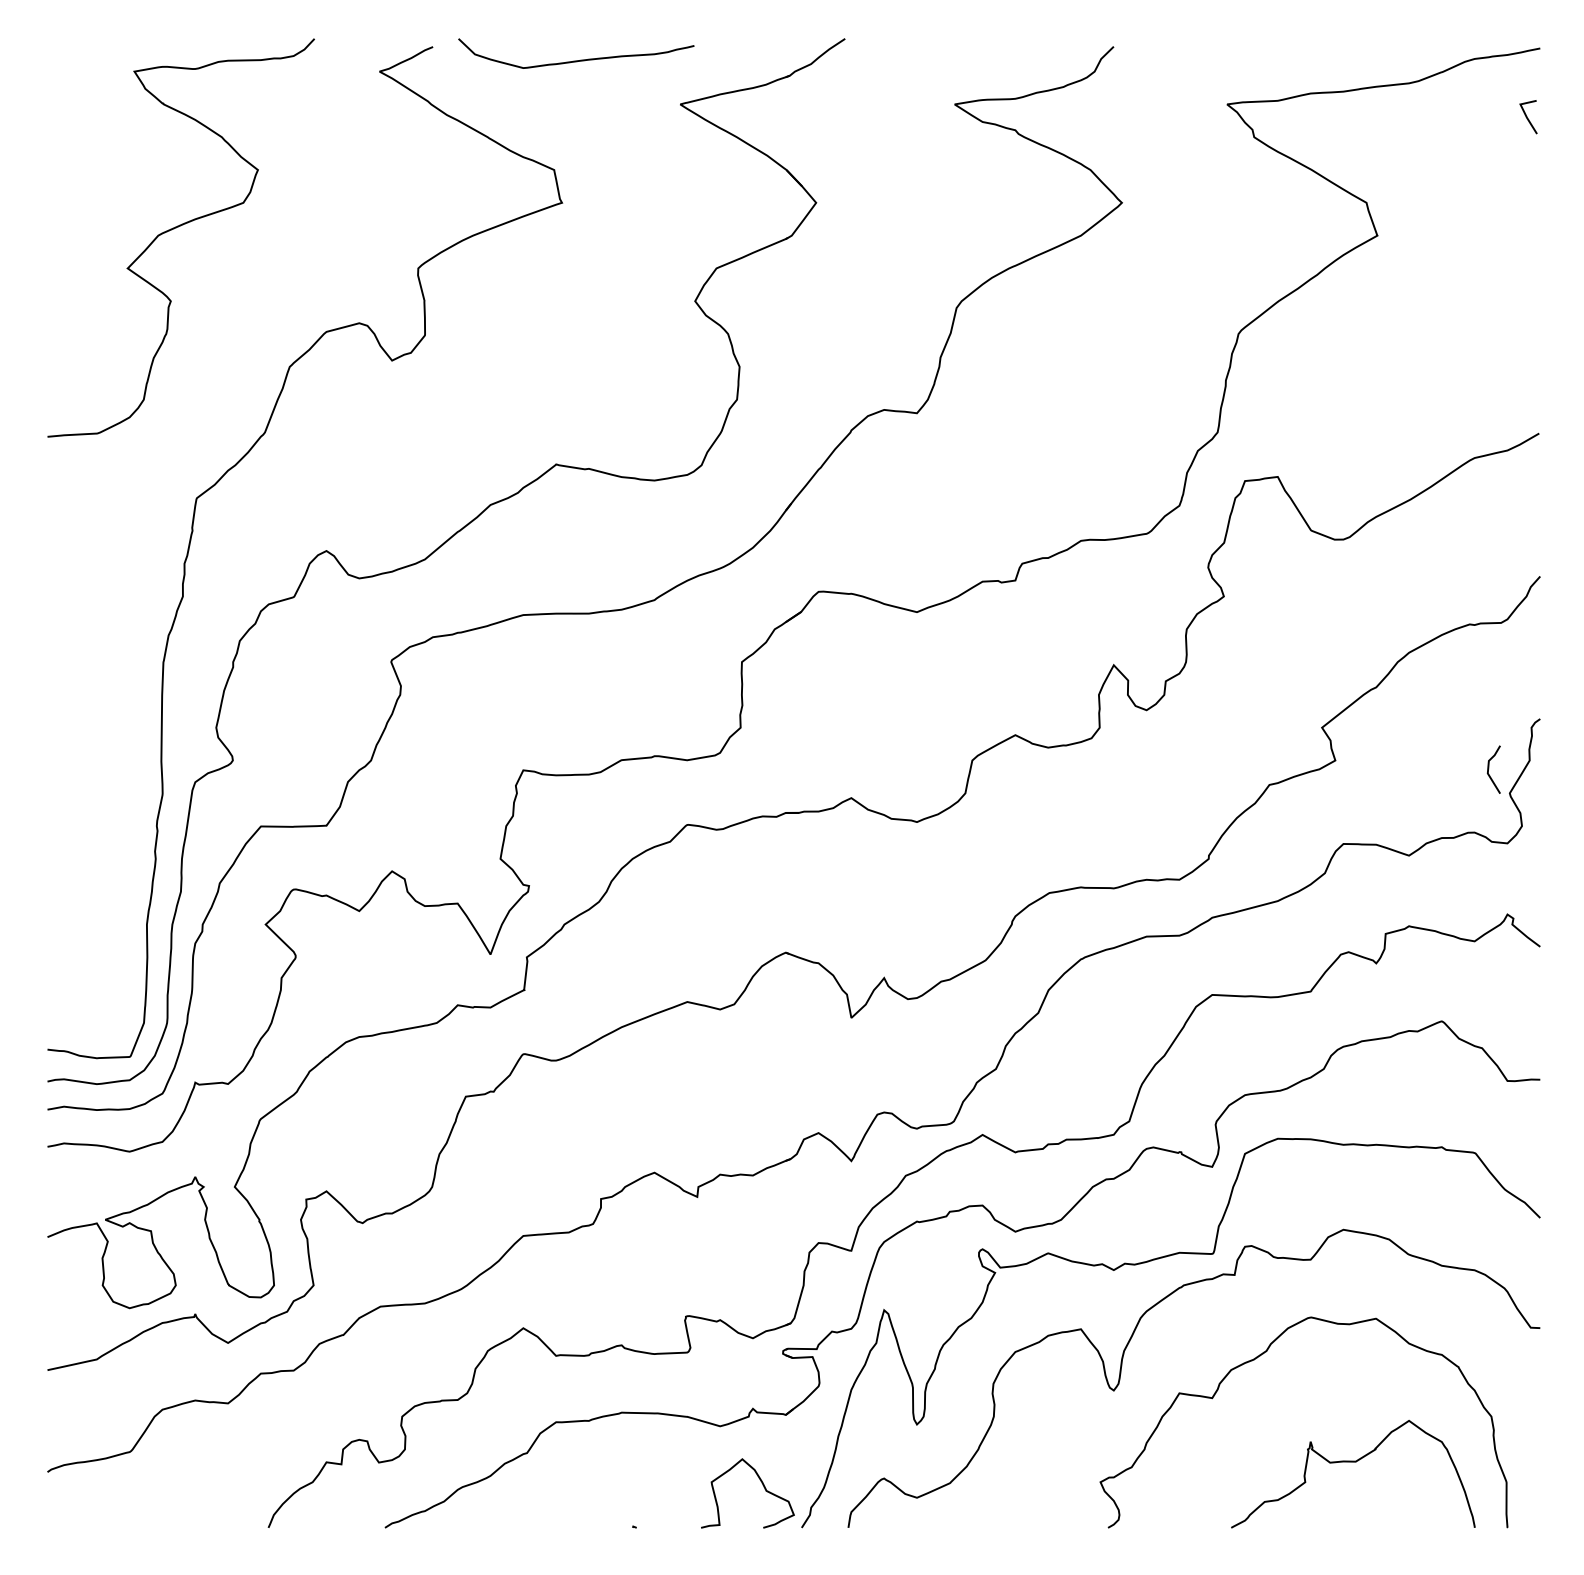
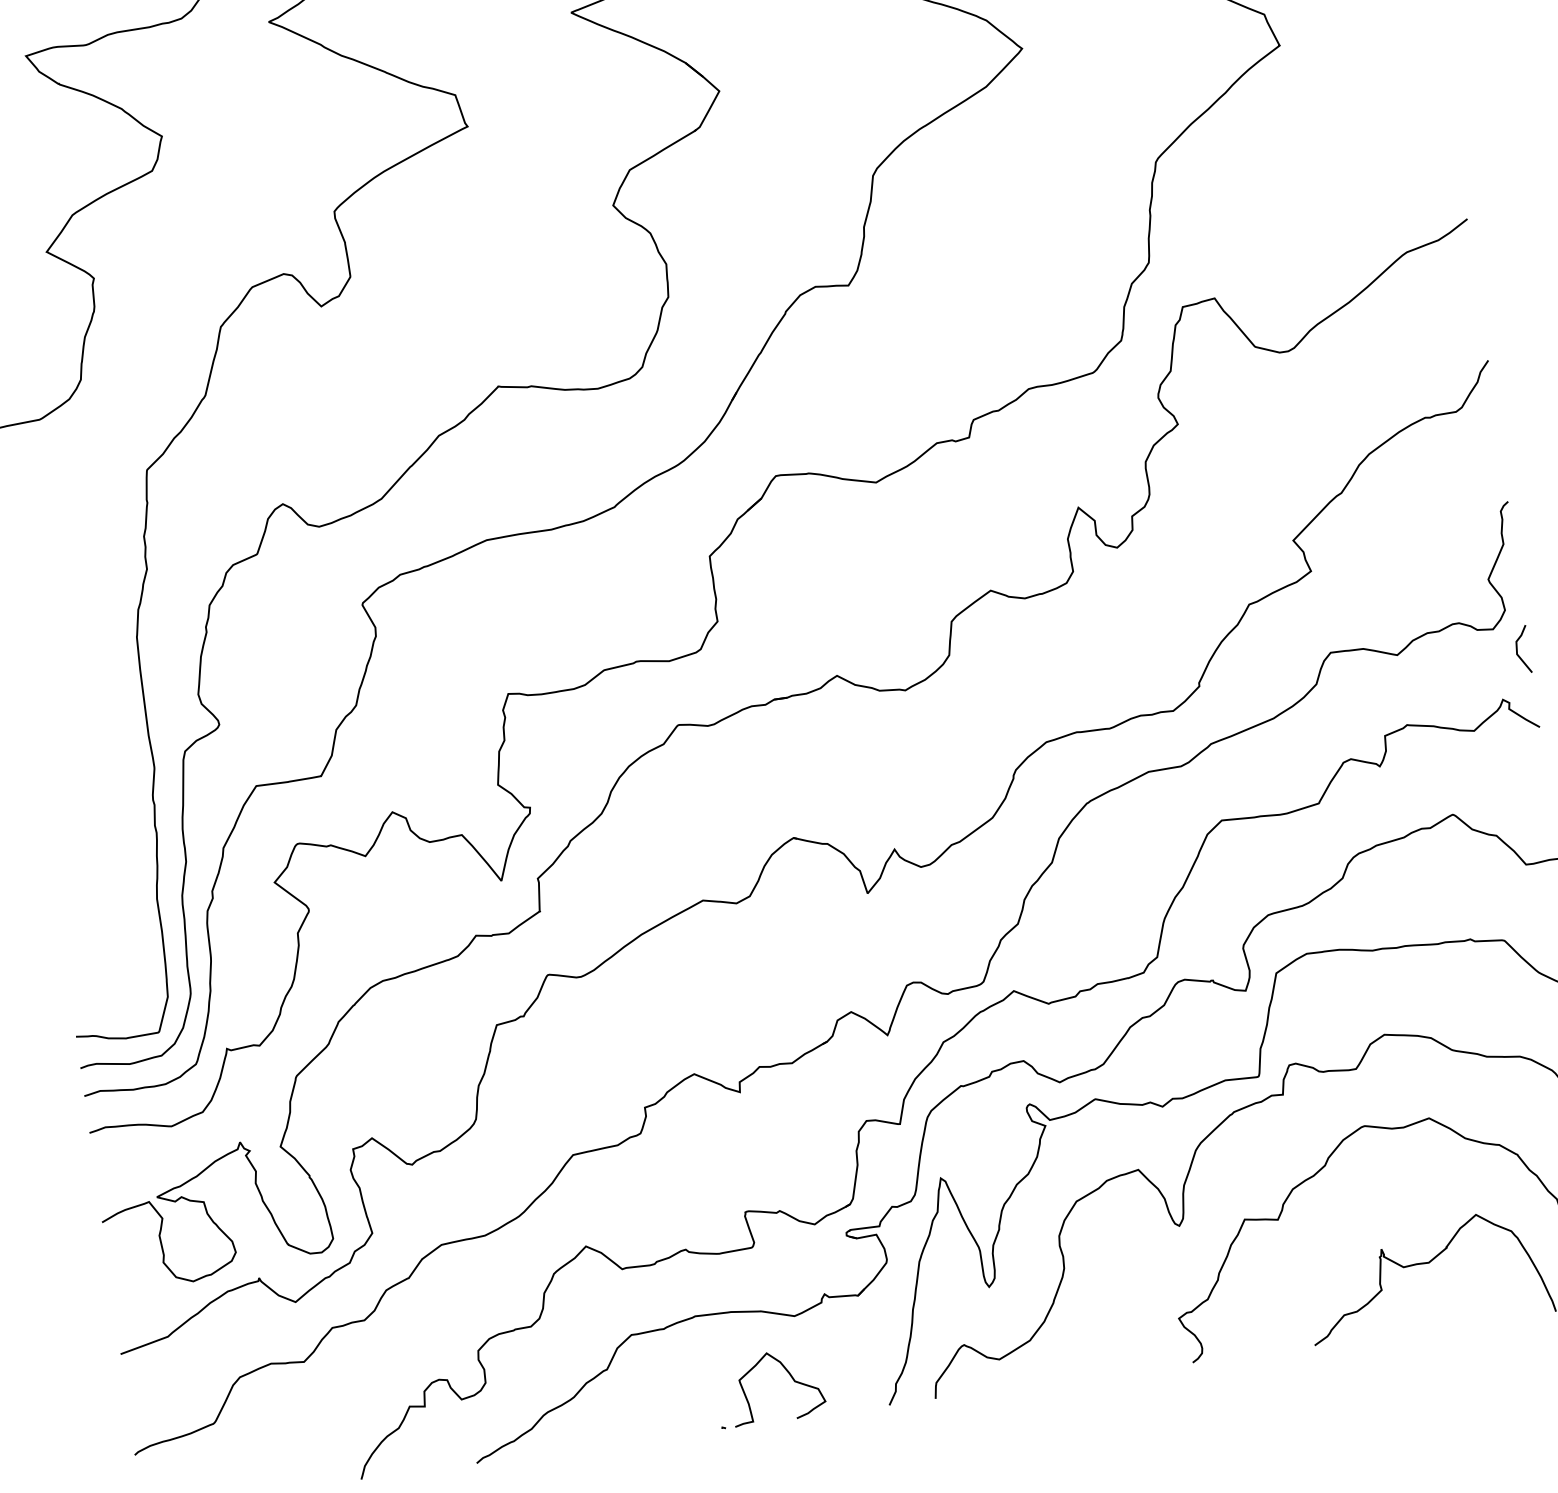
line: (1489, 768) -> (1518, 649), moved
curve: (762, 1485) -> (790, 1376), moved

